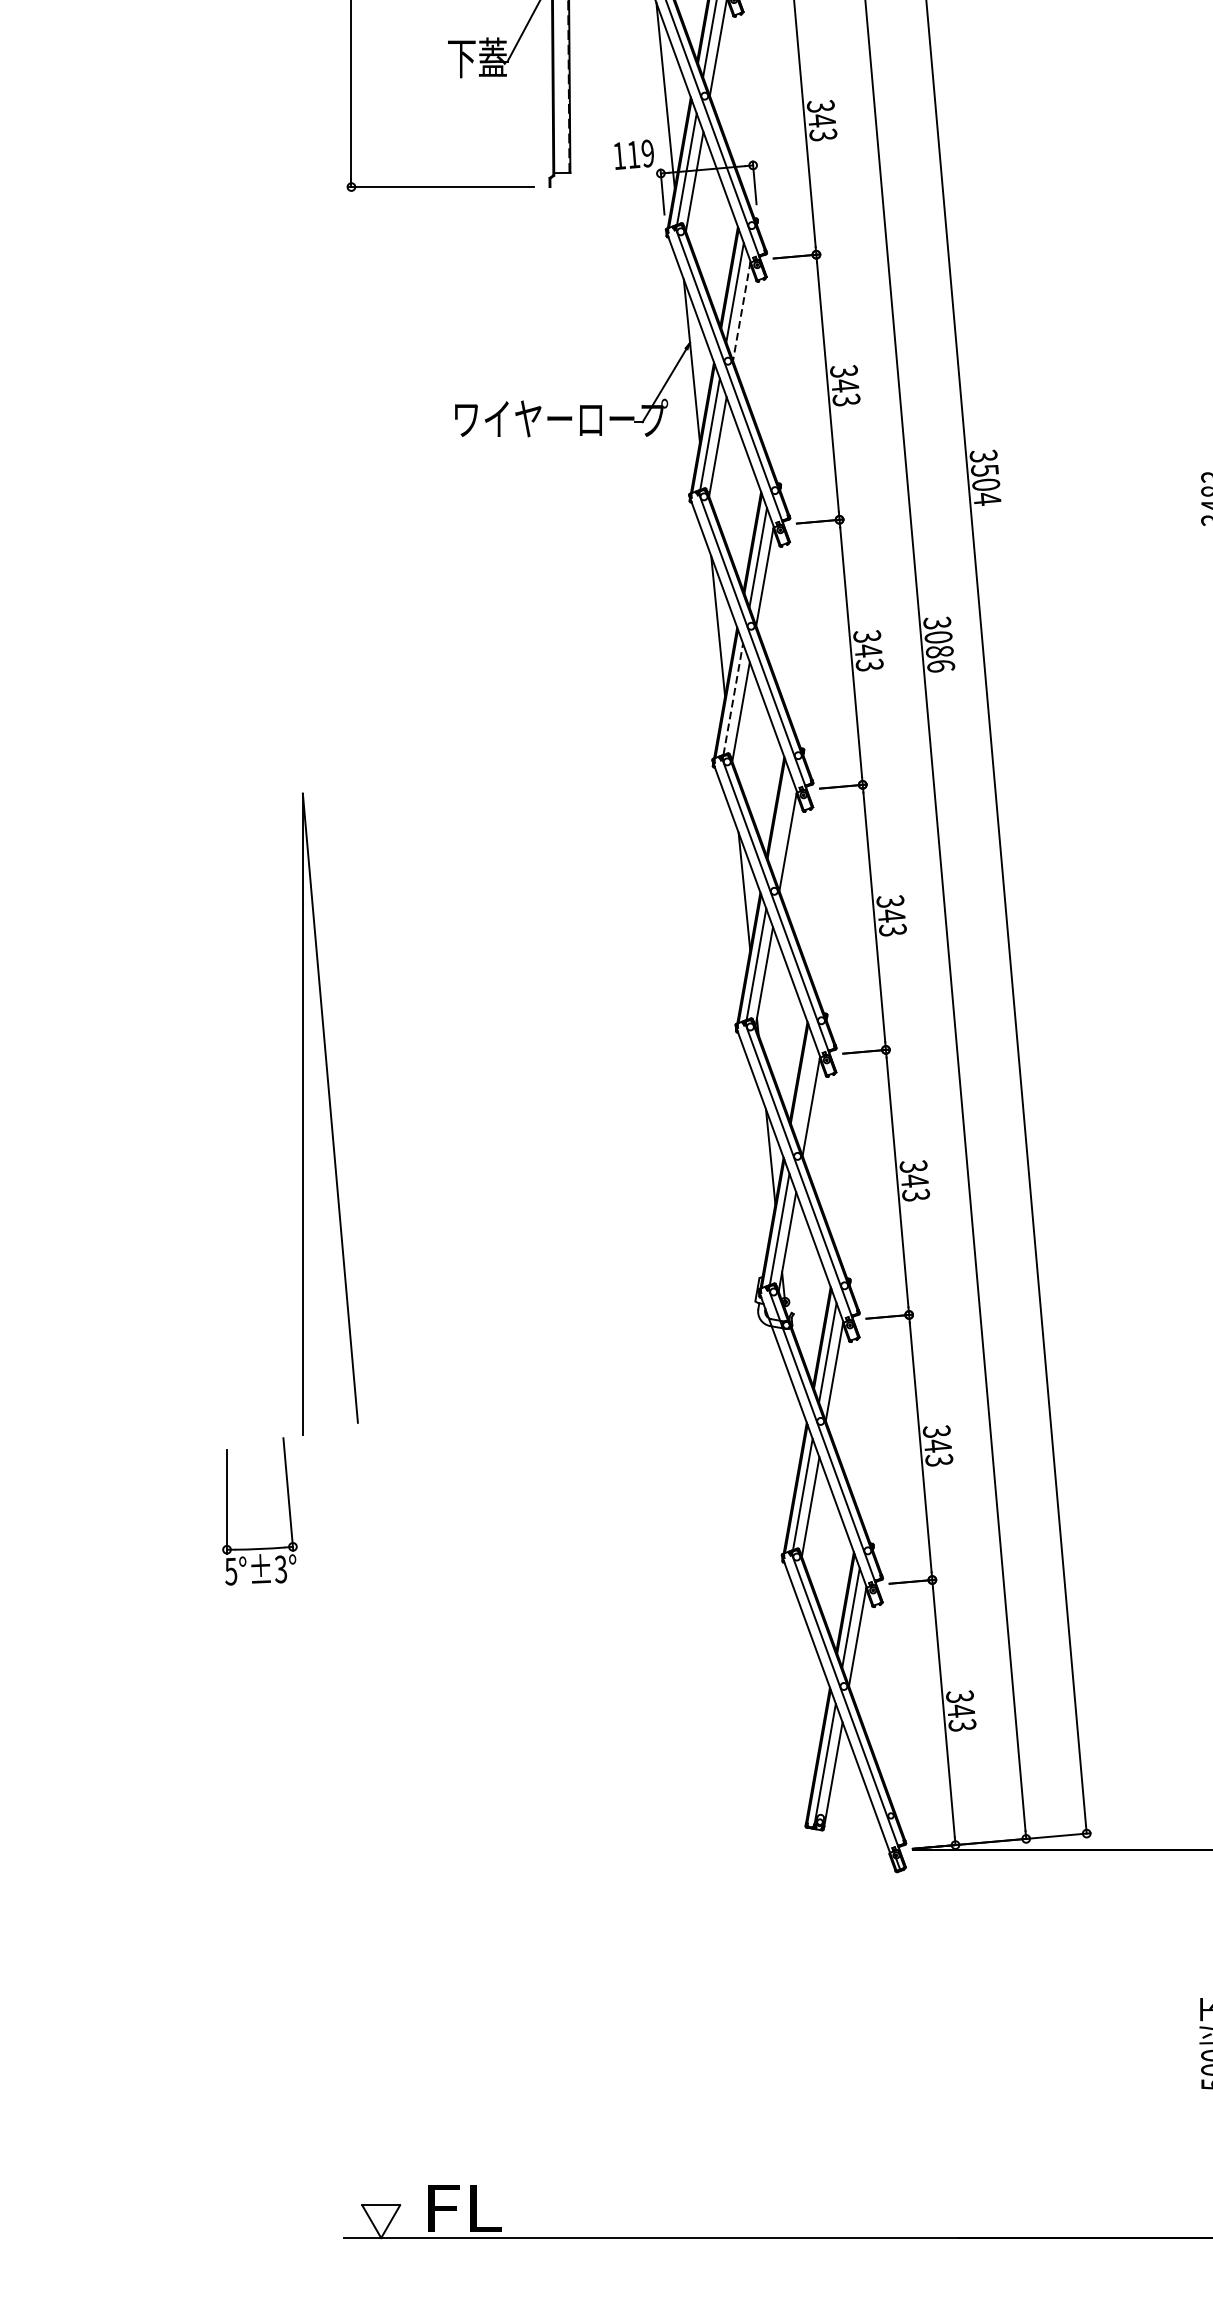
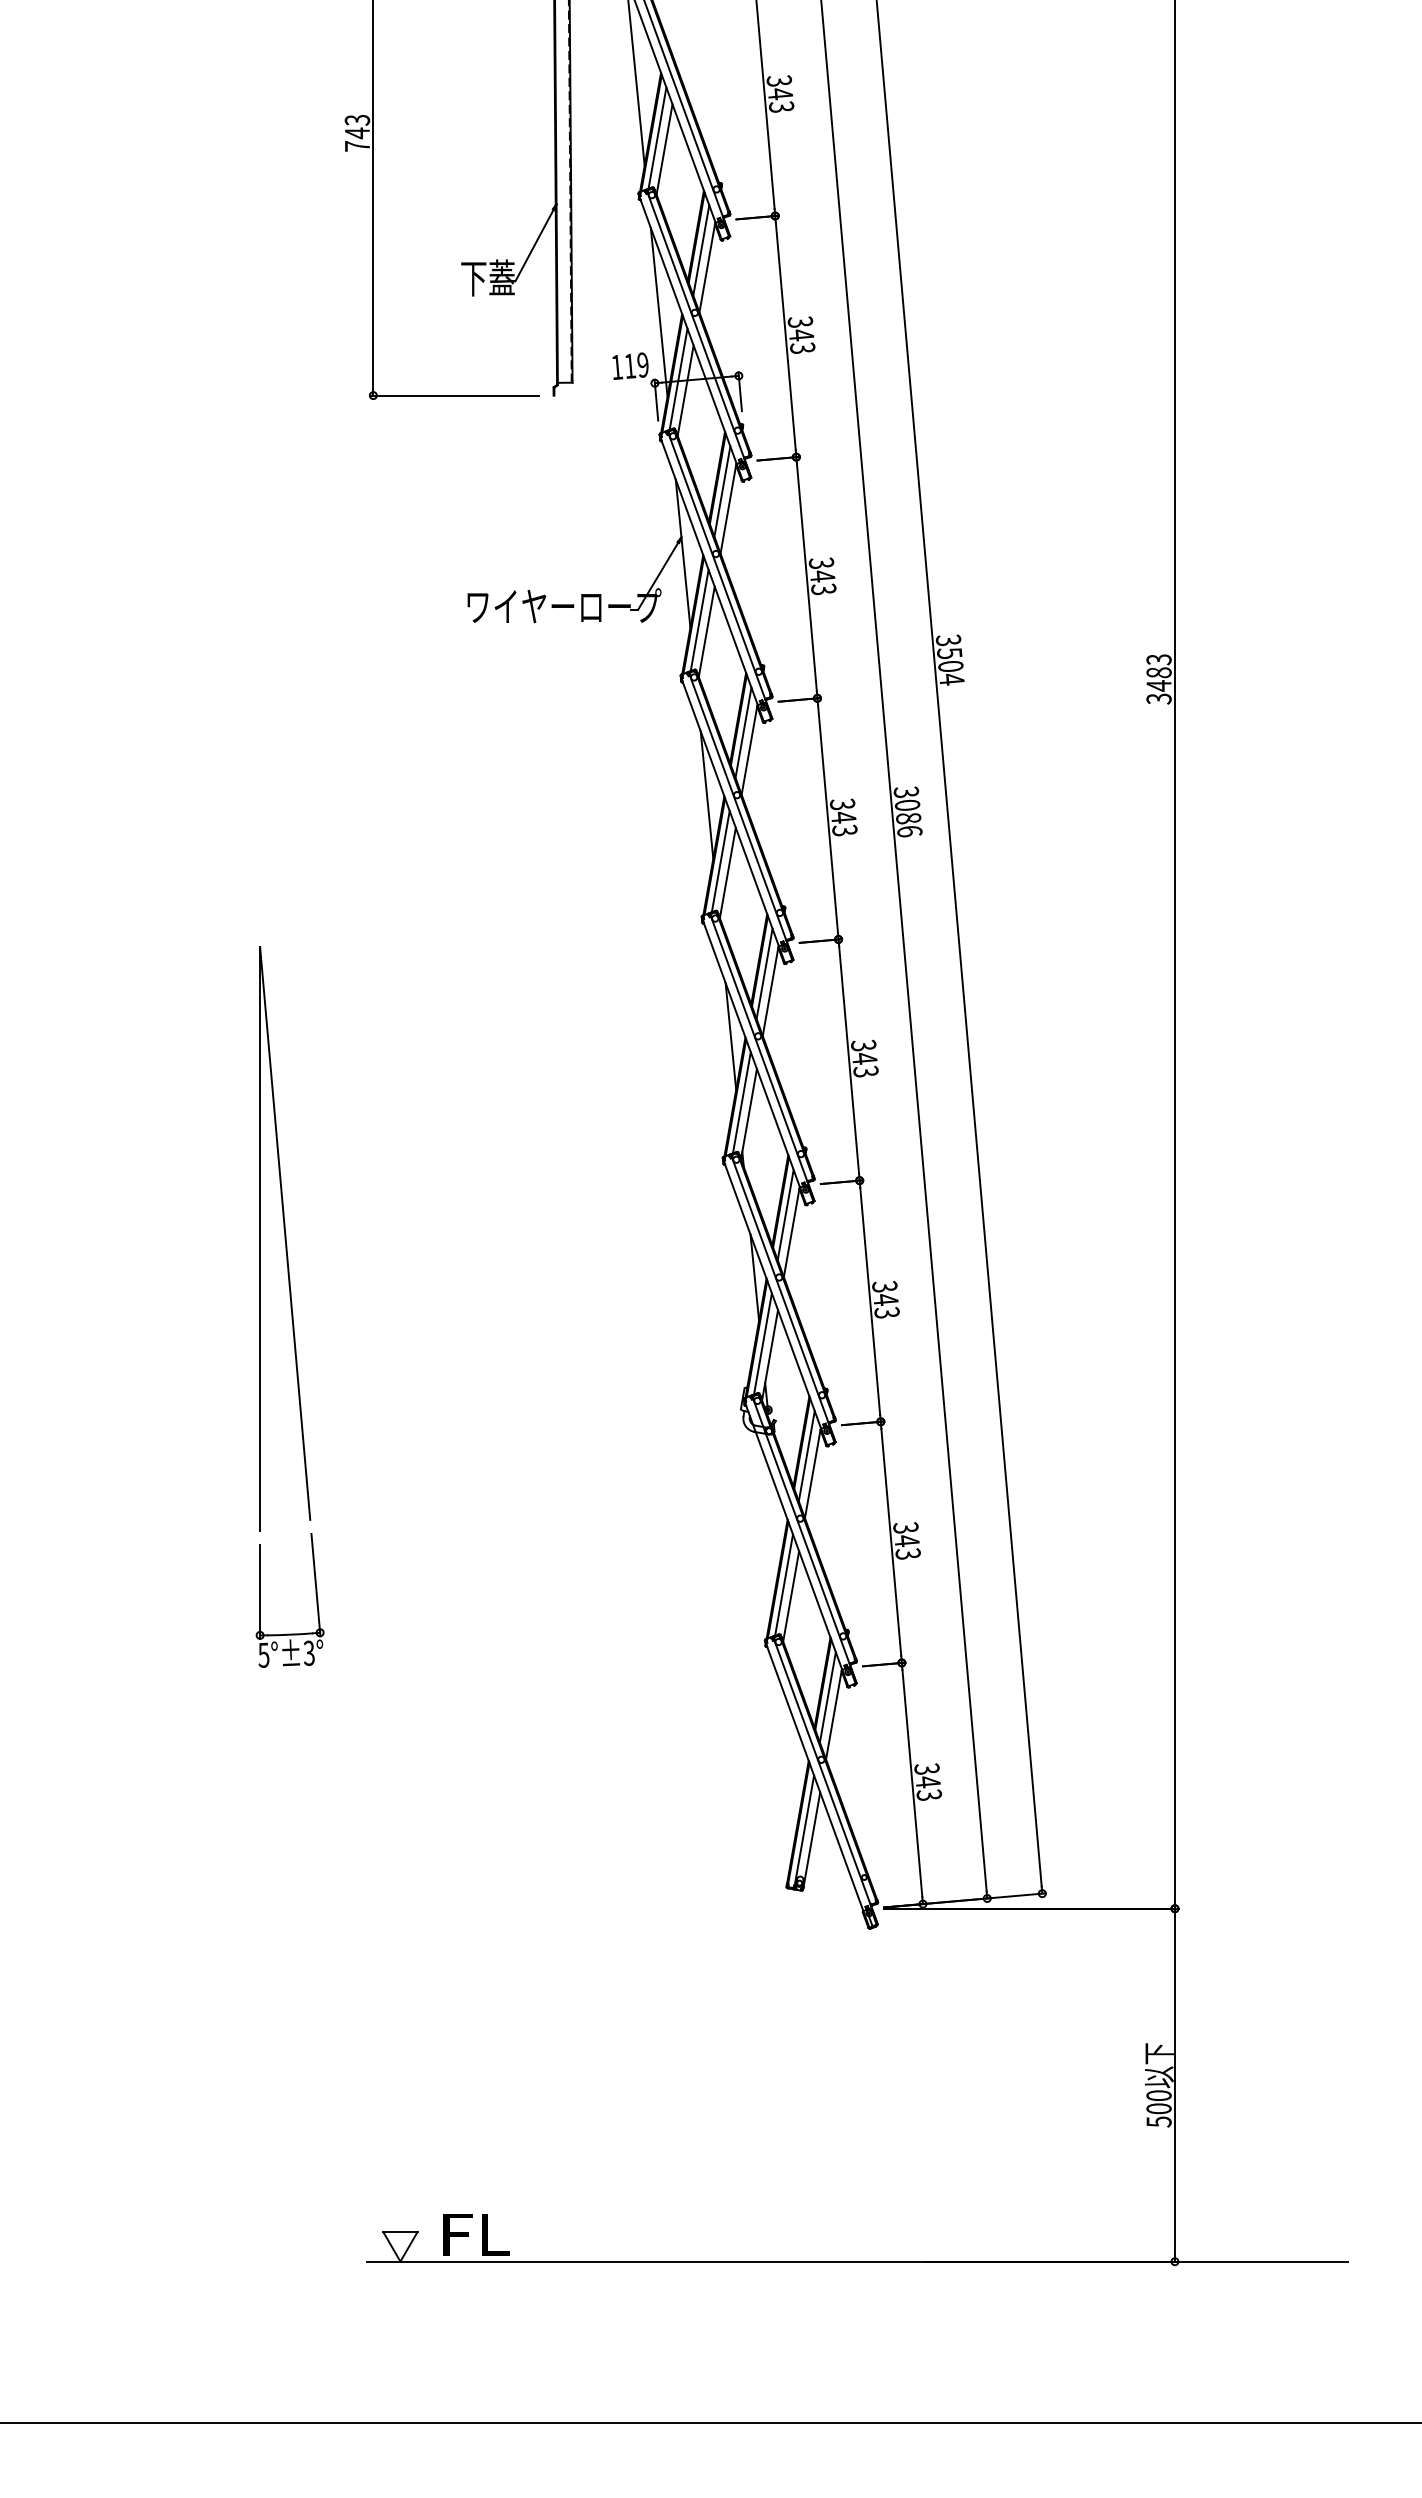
line: (741, 311) -> (728, 508), dashed -> solid
line: (732, 699) -> (720, 861), dashed -> solid
line: (781, 822) -> (764, 973), added
line: (804, 1087) -> (785, 1214), added
part: (330, 1113) -> (285, 1238), moved

